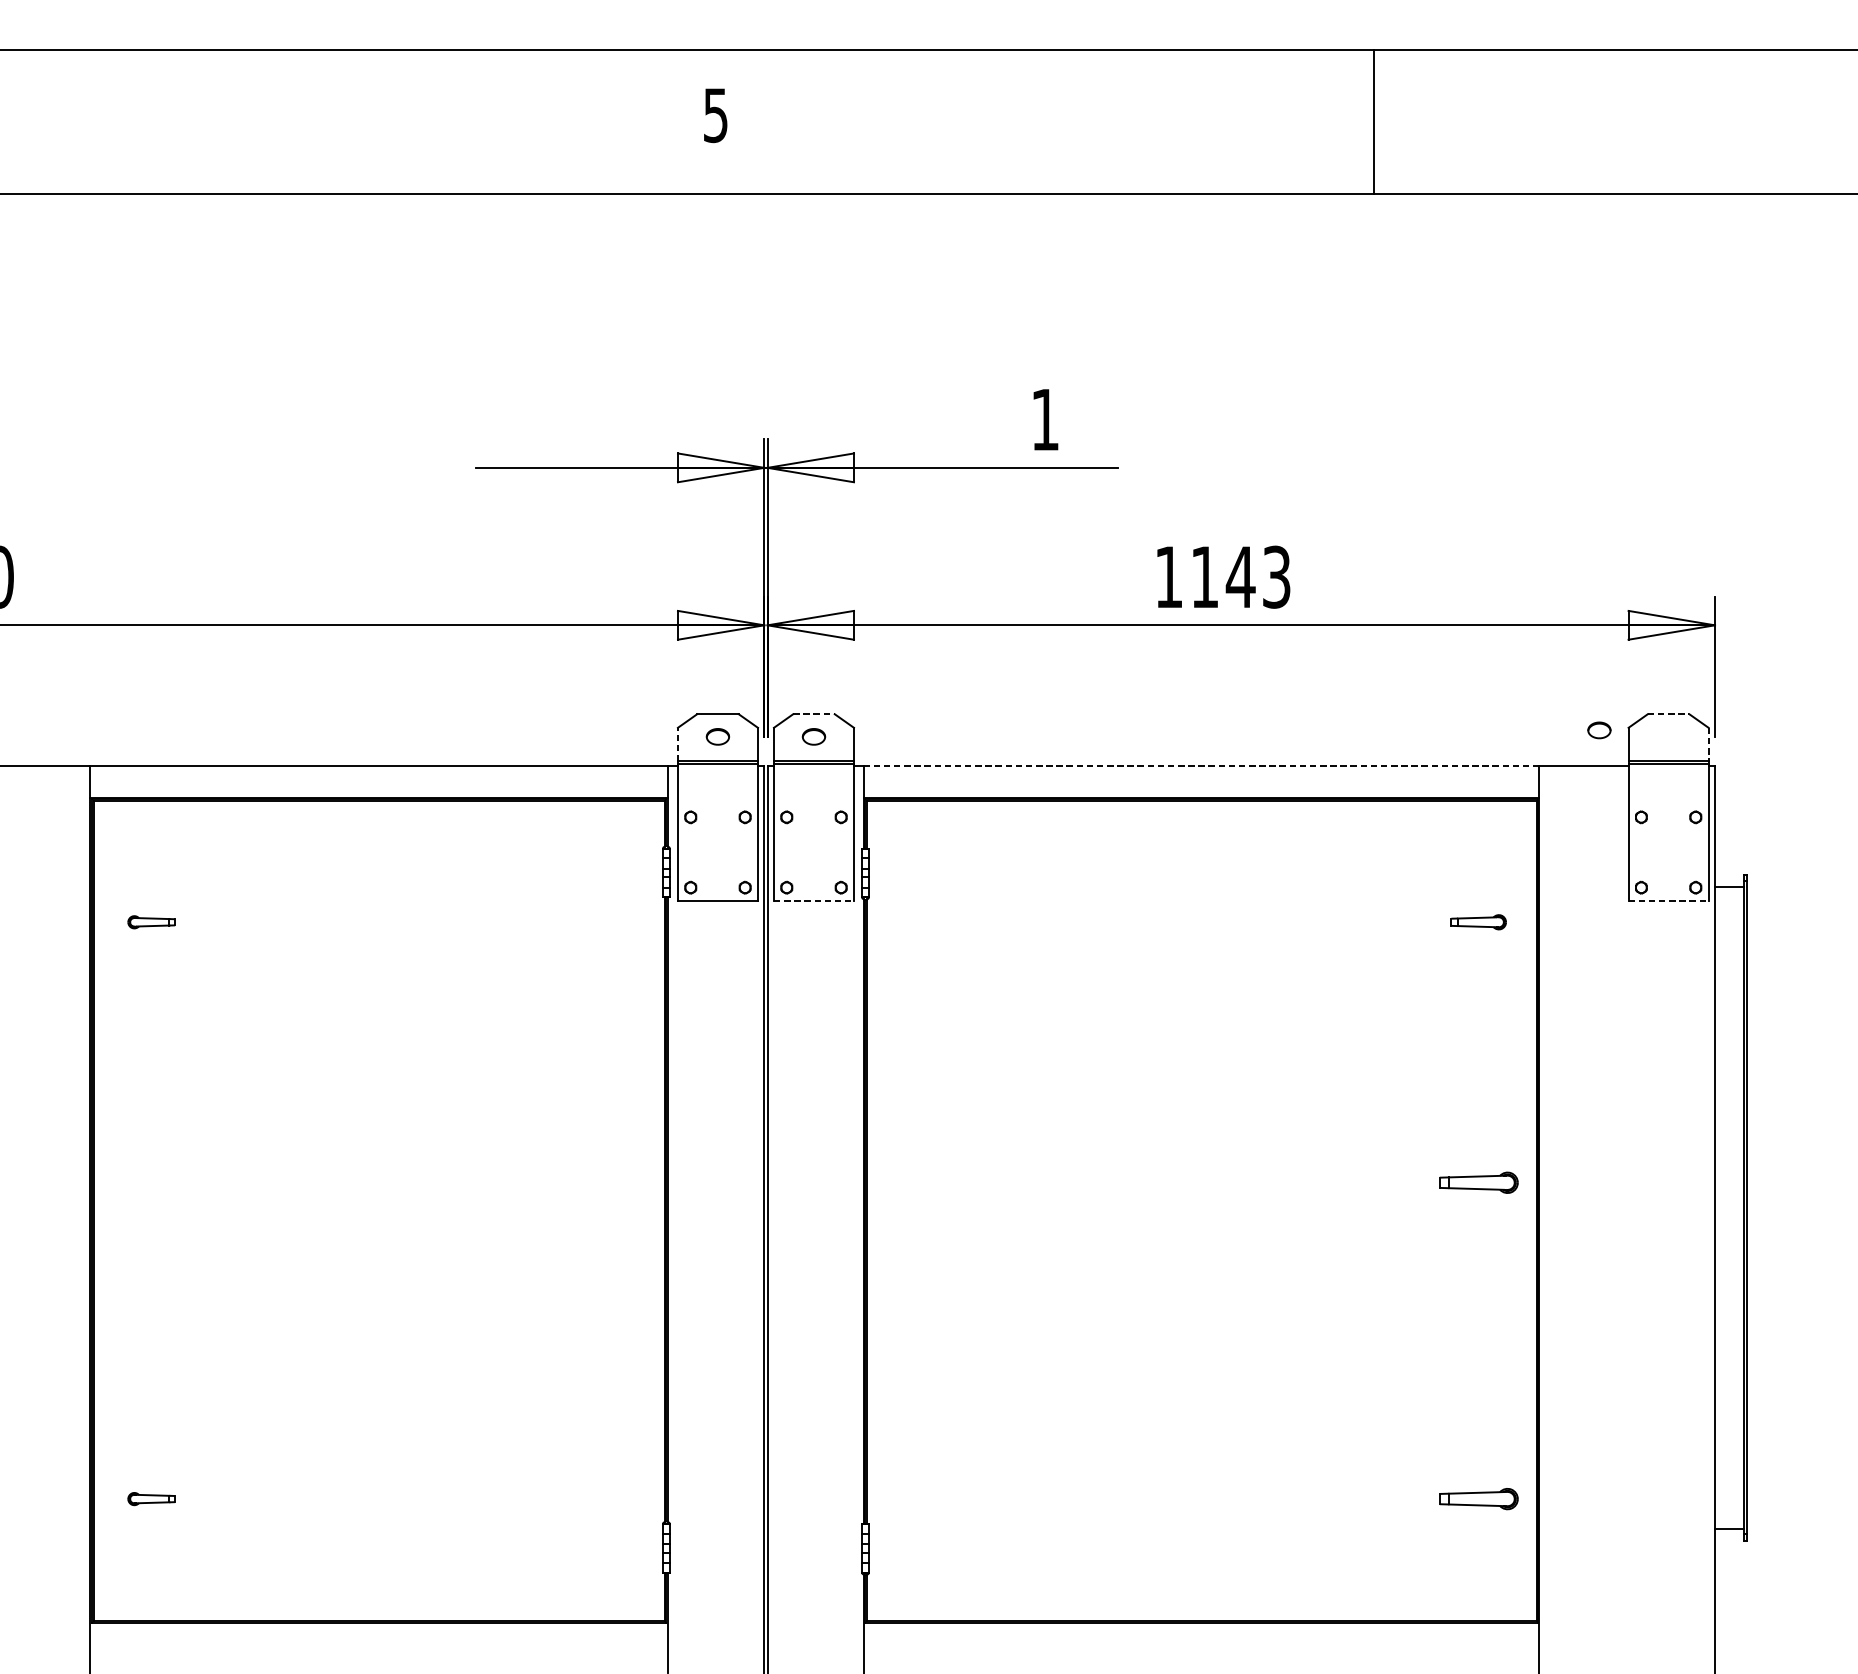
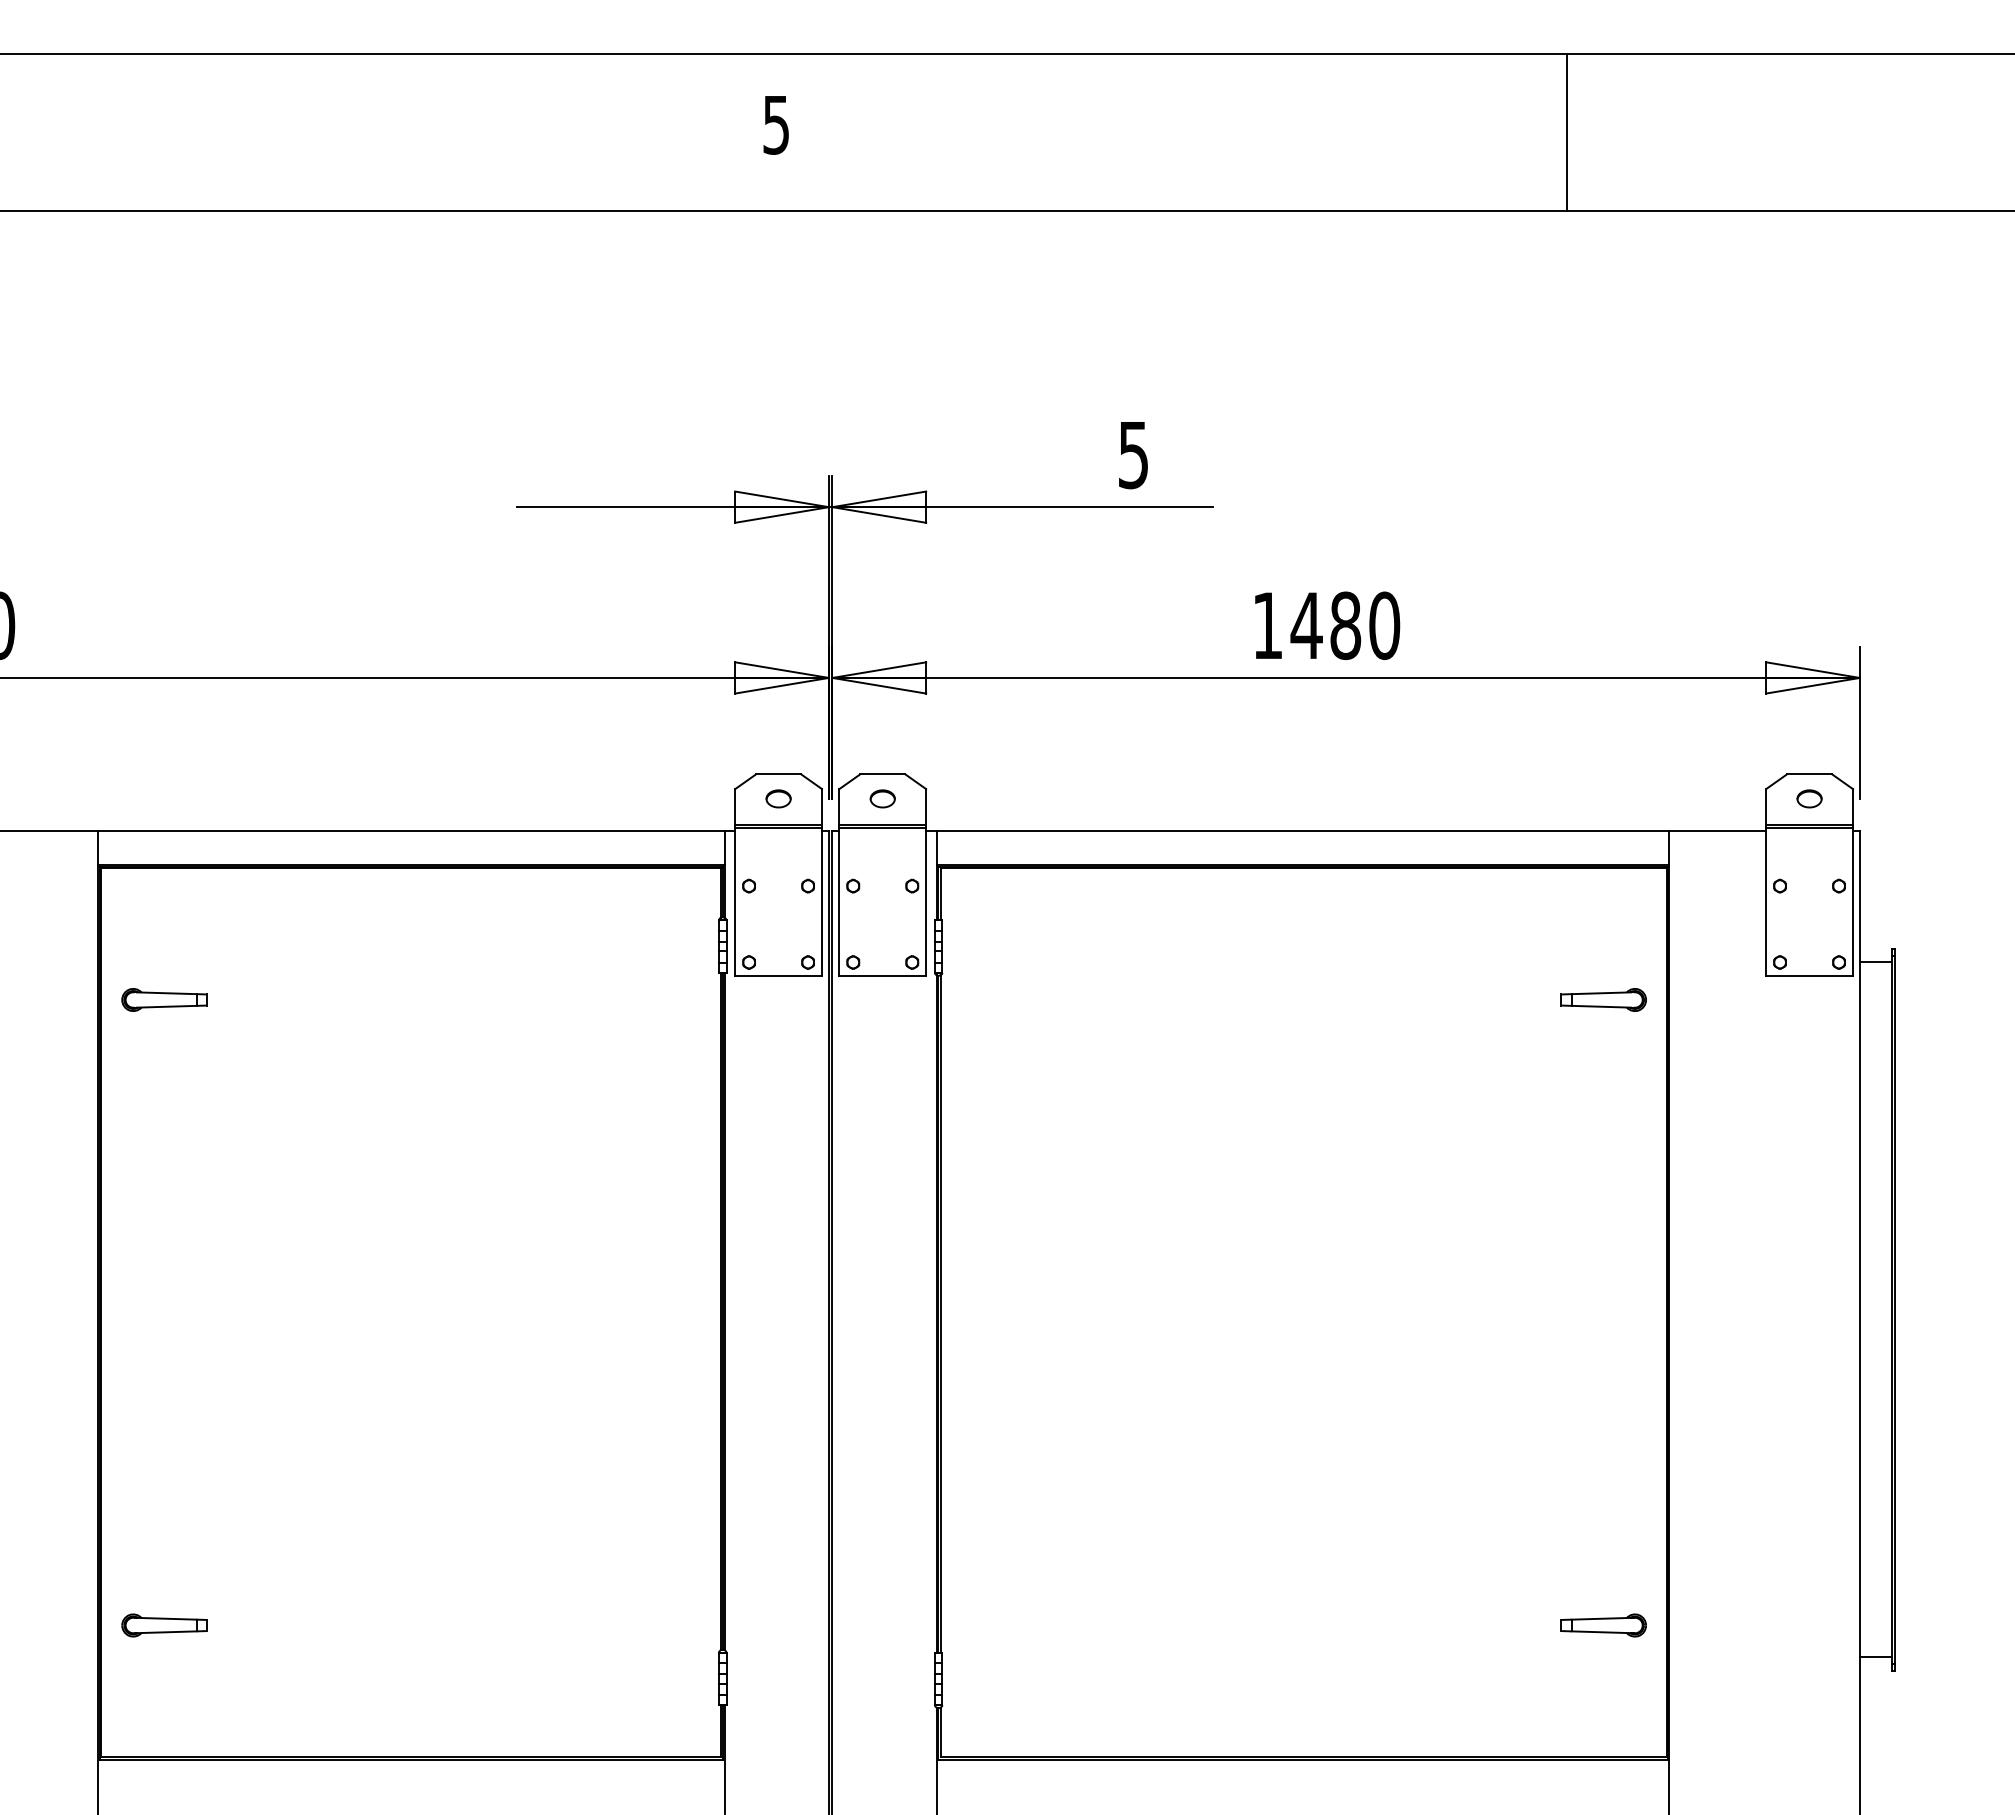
line: (1374, 122) -> (1566, 132), moved
text: (1045, 420) -> (1133, 455), 1 -> 5
text: (1240, 576) -> (1345, 625), 1143 -> 1480
line: (813, 714) -> (882, 774), dashed -> solid
line: (1668, 714) -> (1809, 774), dashed -> solid
part: (1599, 730) -> (1809, 798), moved
line: (678, 743) -> (735, 806), dashed -> solid
line: (1708, 744) -> (1852, 807), dashed -> solid
line: (1201, 765) -> (1303, 830), dashed -> solid
line: (814, 900) -> (883, 976), dashed -> solid
line: (1669, 900) -> (1810, 976), dashed -> solid
part: (151, 921) -> (164, 999), size x1.67
part: (1478, 921) -> (1603, 999), size x1.43
part: (1478, 1182) -> (1603, 1282), removed
part: (151, 1499) -> (164, 1625), size x1.67

